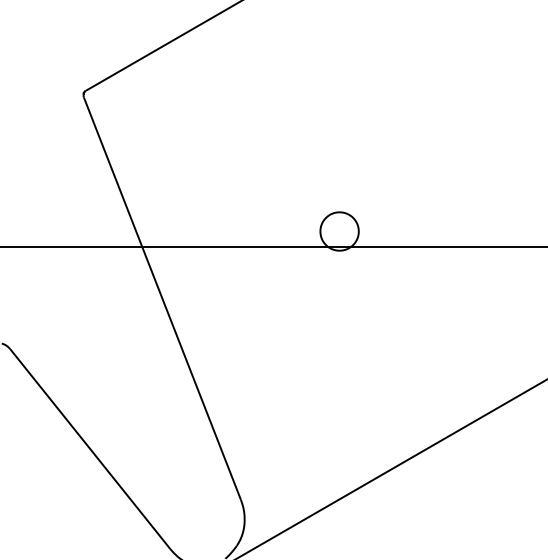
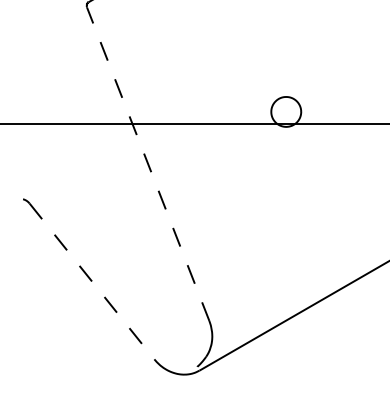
line: (162, 298) -> (148, 164), solid -> dashed
line: (90, 449) -> (92, 281), solid -> dashed

